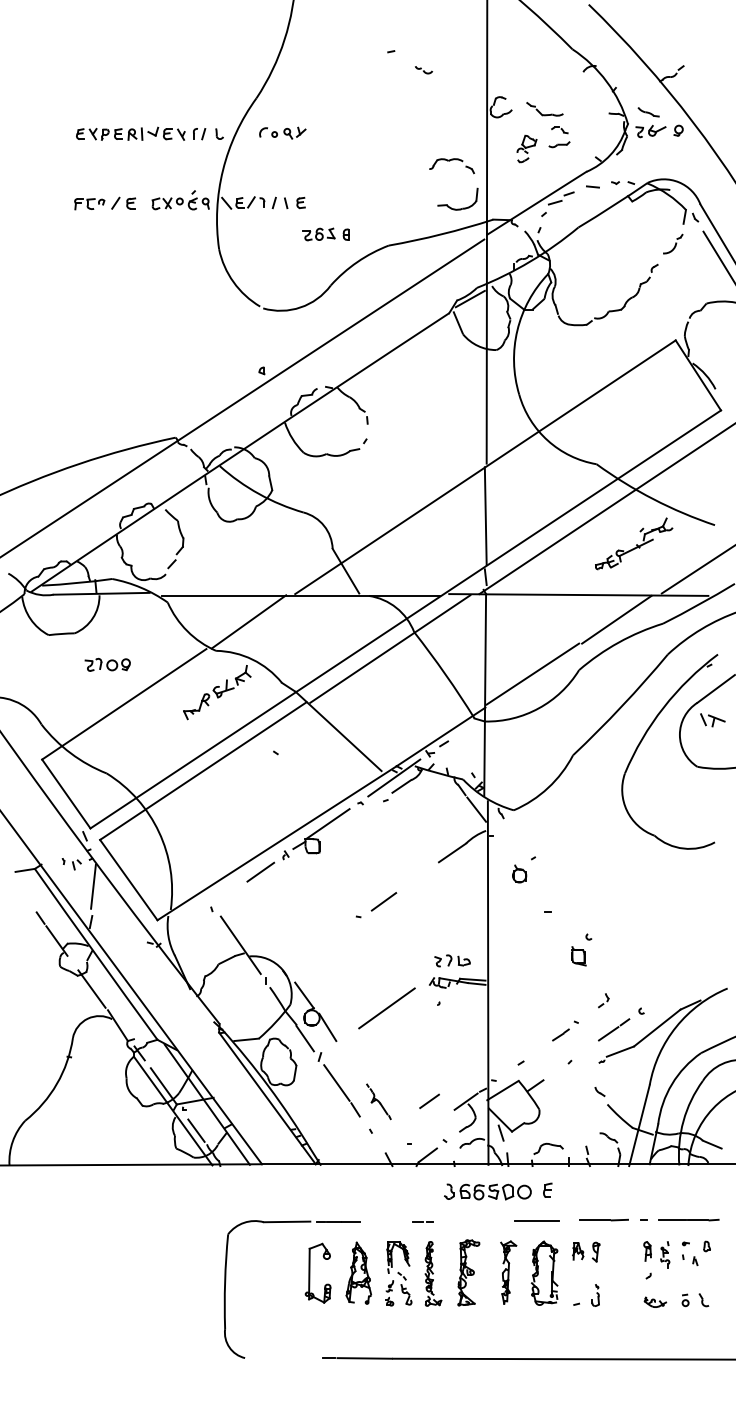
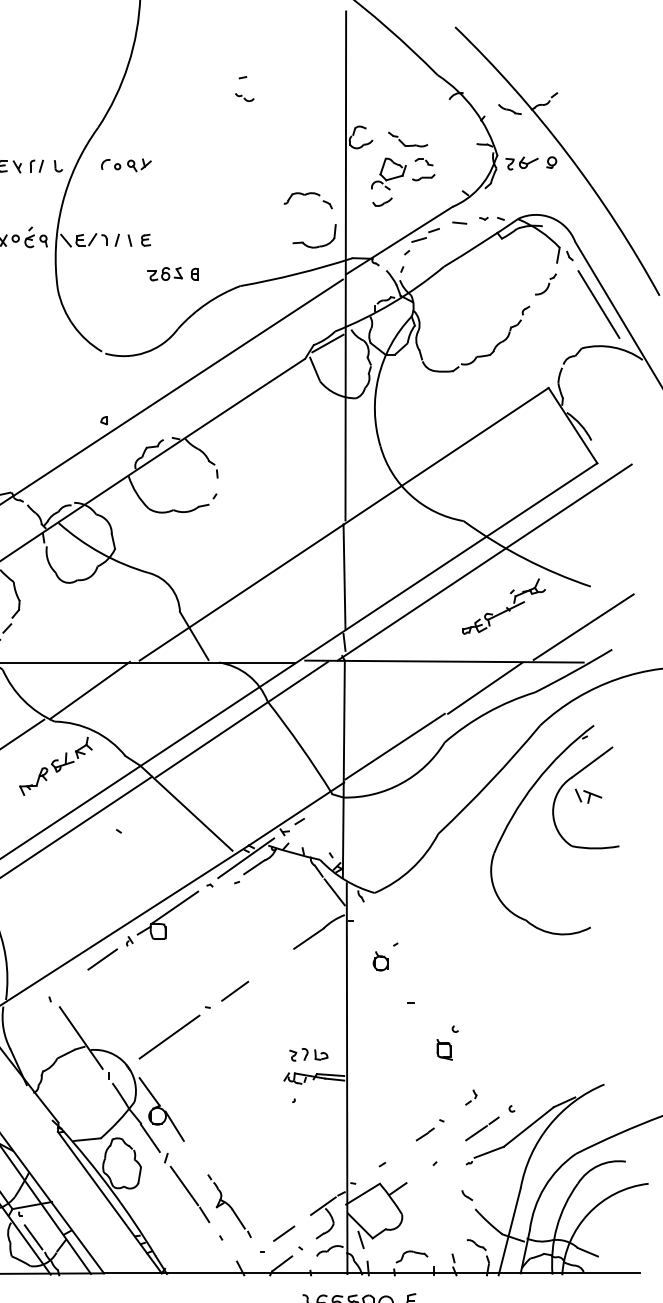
part: (423, 70) -> (244, 97), moved
part: (648, 112) -> (509, 109), moved
part: (526, 148) -> (388, 181), size x1.67
line: (386, 1008) -> (169, 1037), moved
line: (429, 1100) -> (284, 1232), moved
part: (378, 1101) -> (229, 1205), size x1.67

